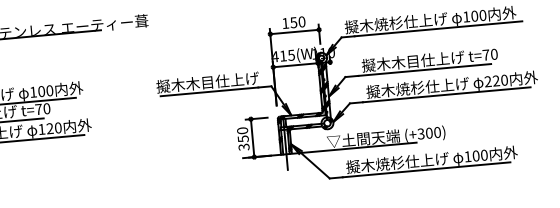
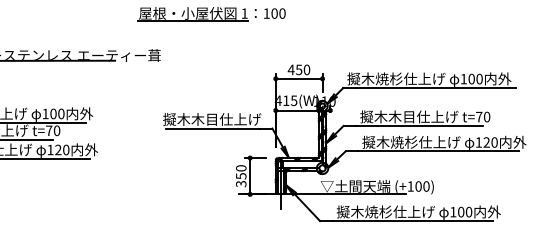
text: (284, 23) -> (290, 69), 150 -> 450
text: (487, 81) -> (478, 142), 220 -> 120
text: (420, 133) -> (410, 186), (+300) -> (+100)

